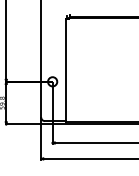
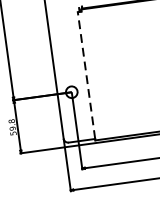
line: (66, 70) -> (87, 75), solid -> dashed

